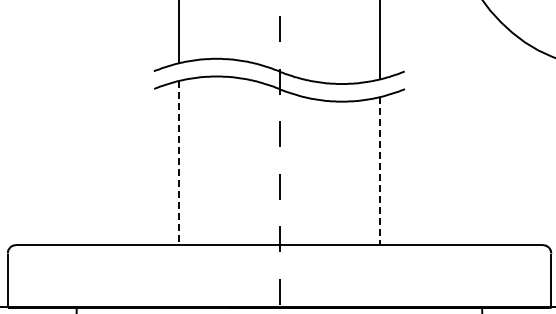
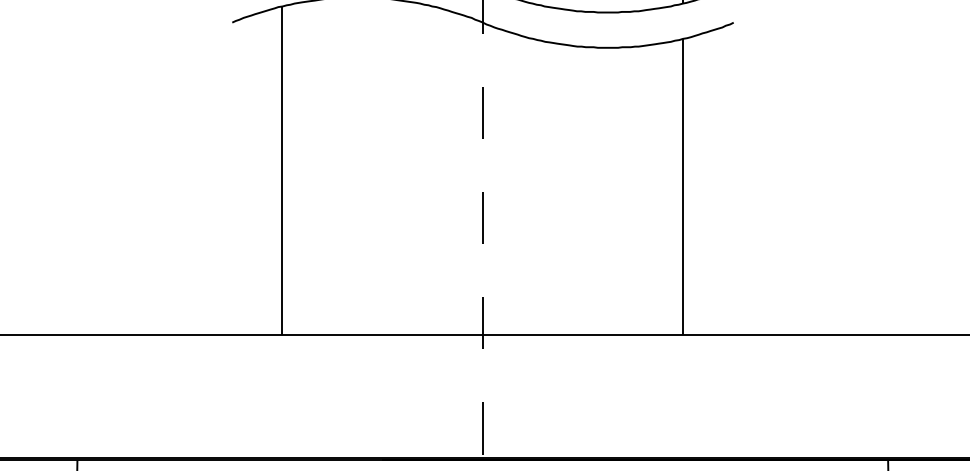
line: (179, 163) -> (282, 171), dashed -> solid
line: (379, 171) -> (682, 187), dashed -> solid

